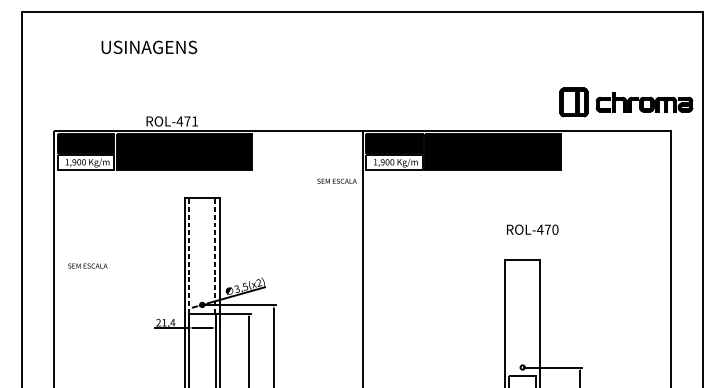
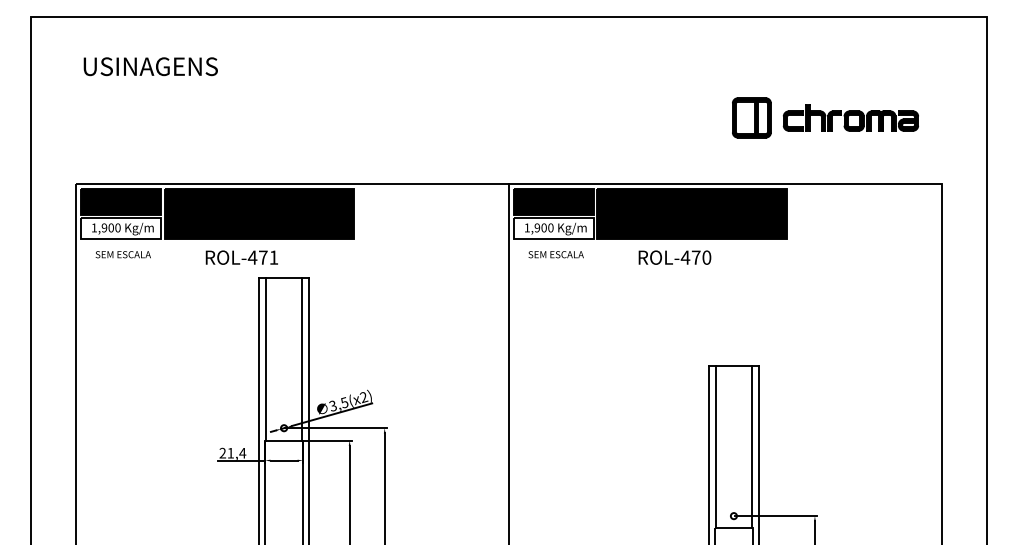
text: (149, 47) -> (150, 66), moved
part: (626, 102) -> (825, 117), moved
text: (171, 121) -> (241, 257), moved
text: (336, 181) -> (555, 254), moved
text: (532, 229) -> (674, 257), moved
line: (189, 255) -> (265, 358), dashed -> solid
line: (215, 255) -> (302, 358), dashed -> solid
text: (87, 265) -> (122, 254), moved
line: (509, 317) -> (715, 446), added
line: (535, 317) -> (752, 446), added

